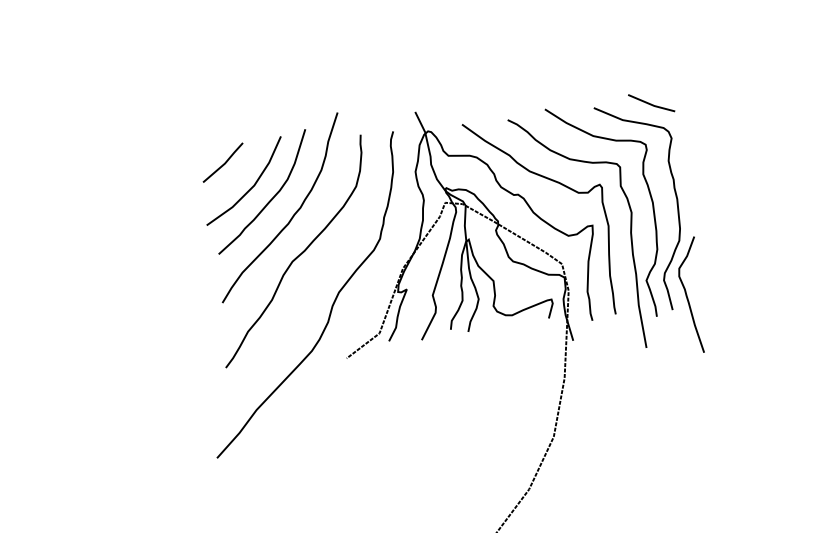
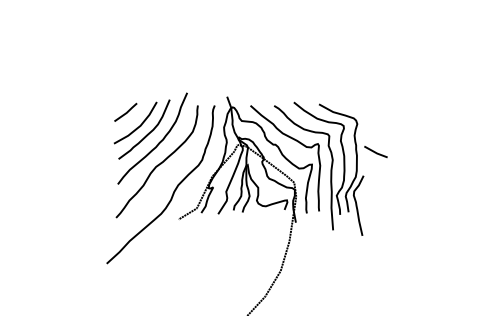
line: (650, 104) -> (375, 152), moved

